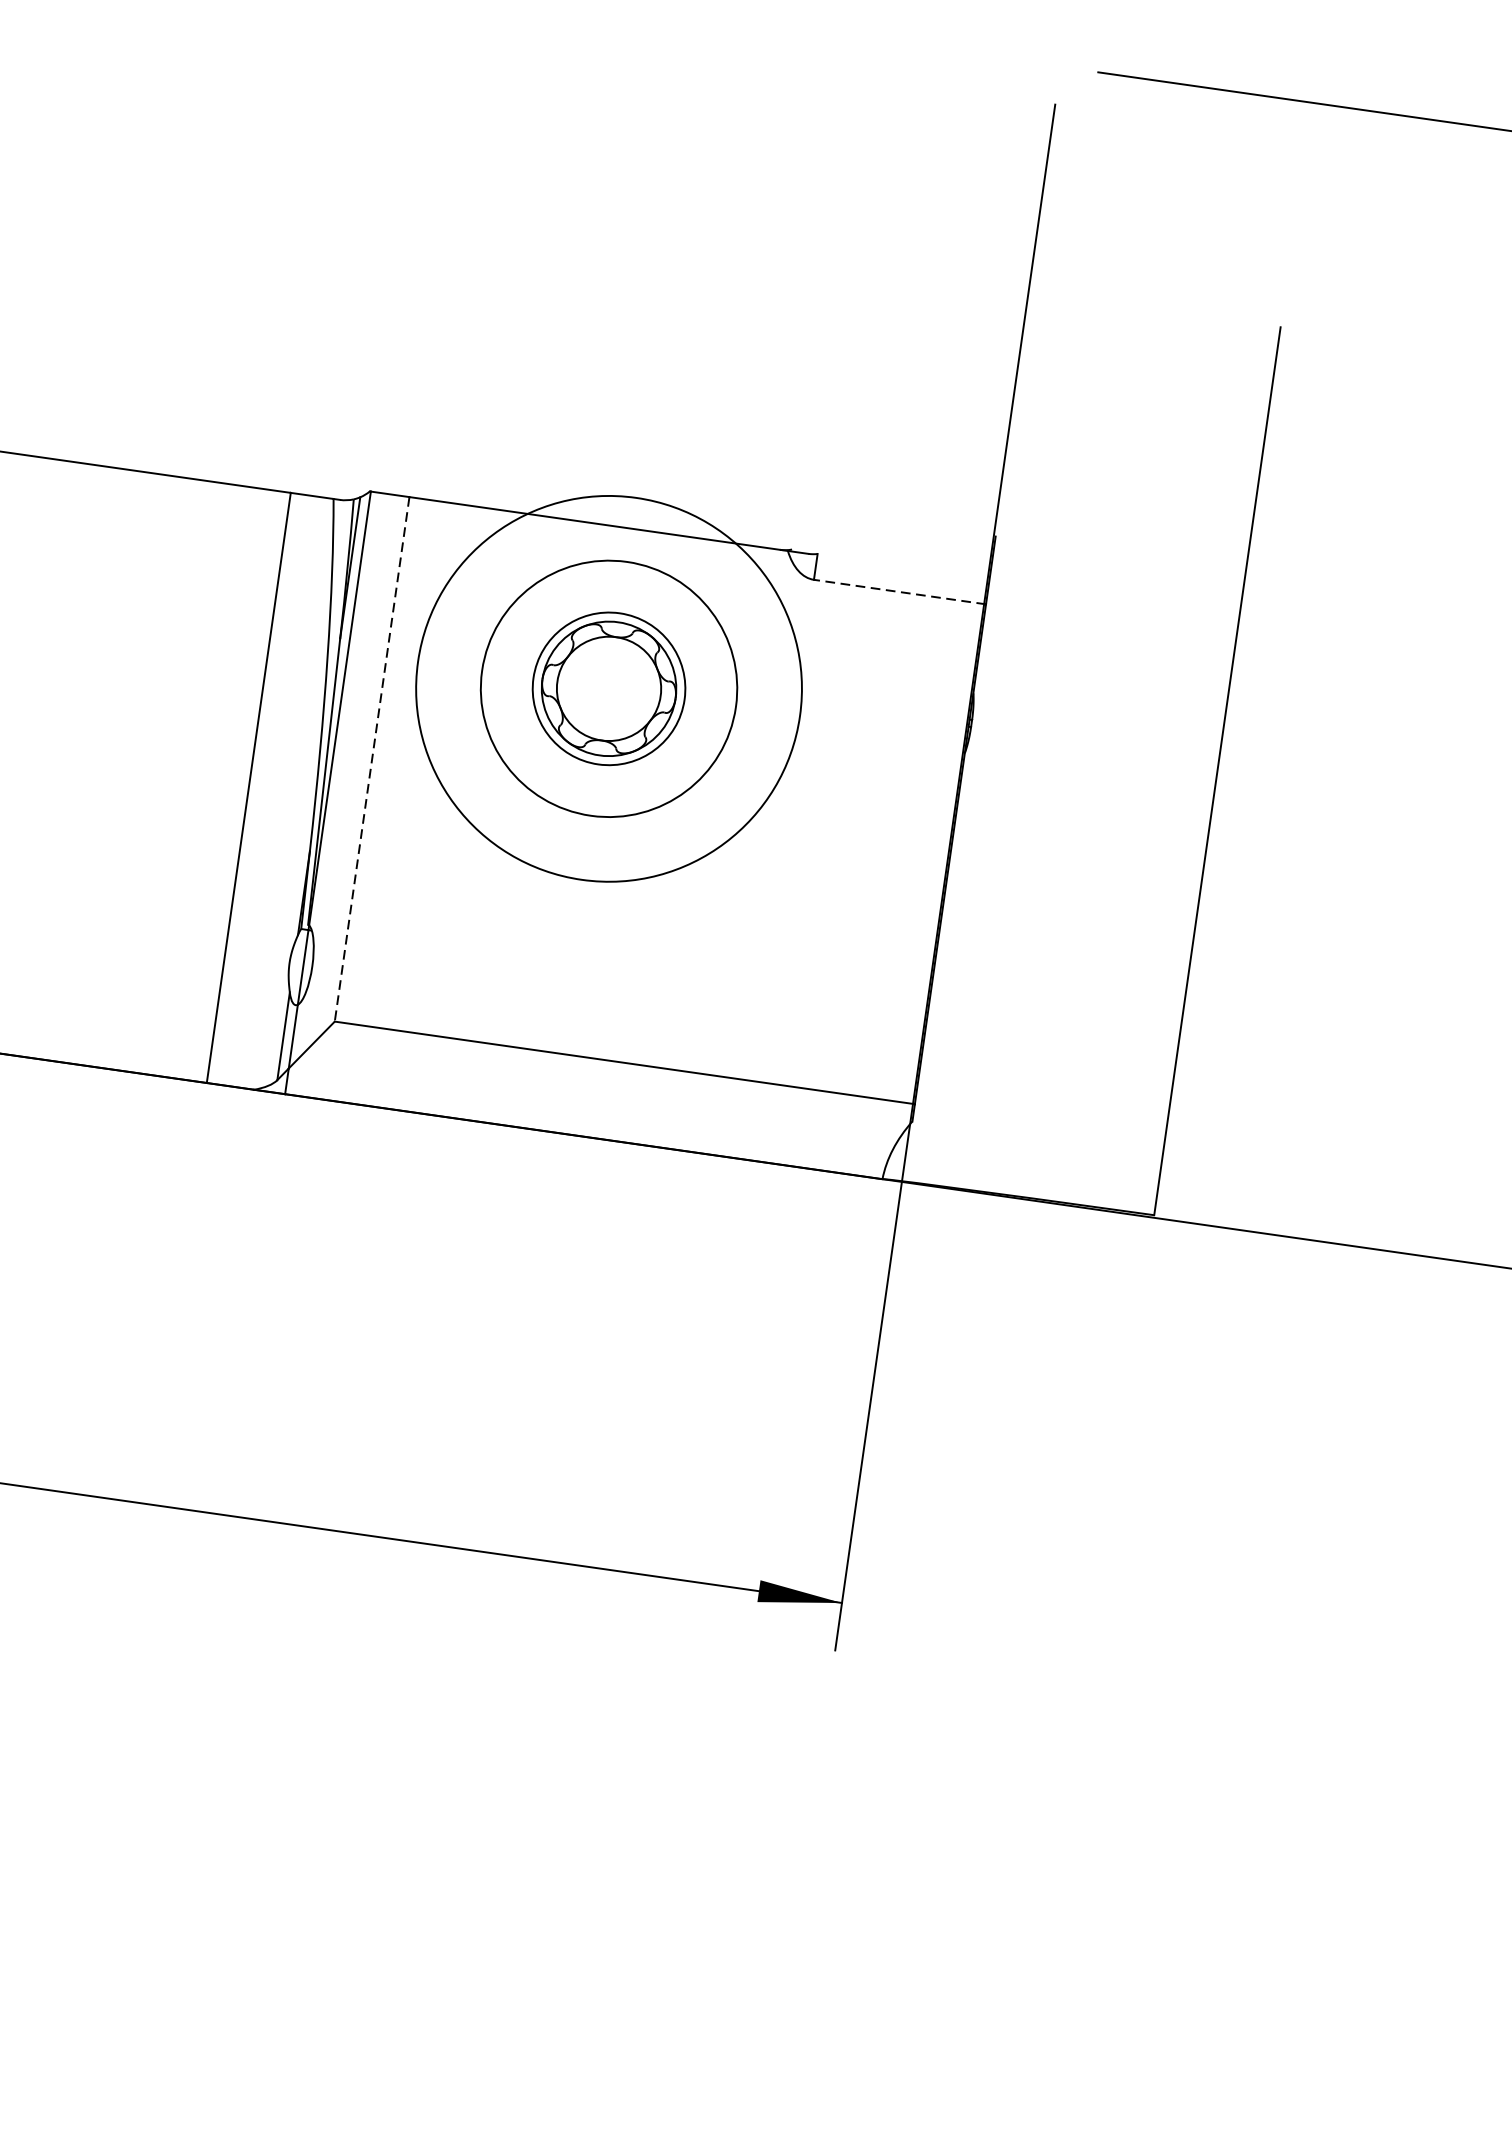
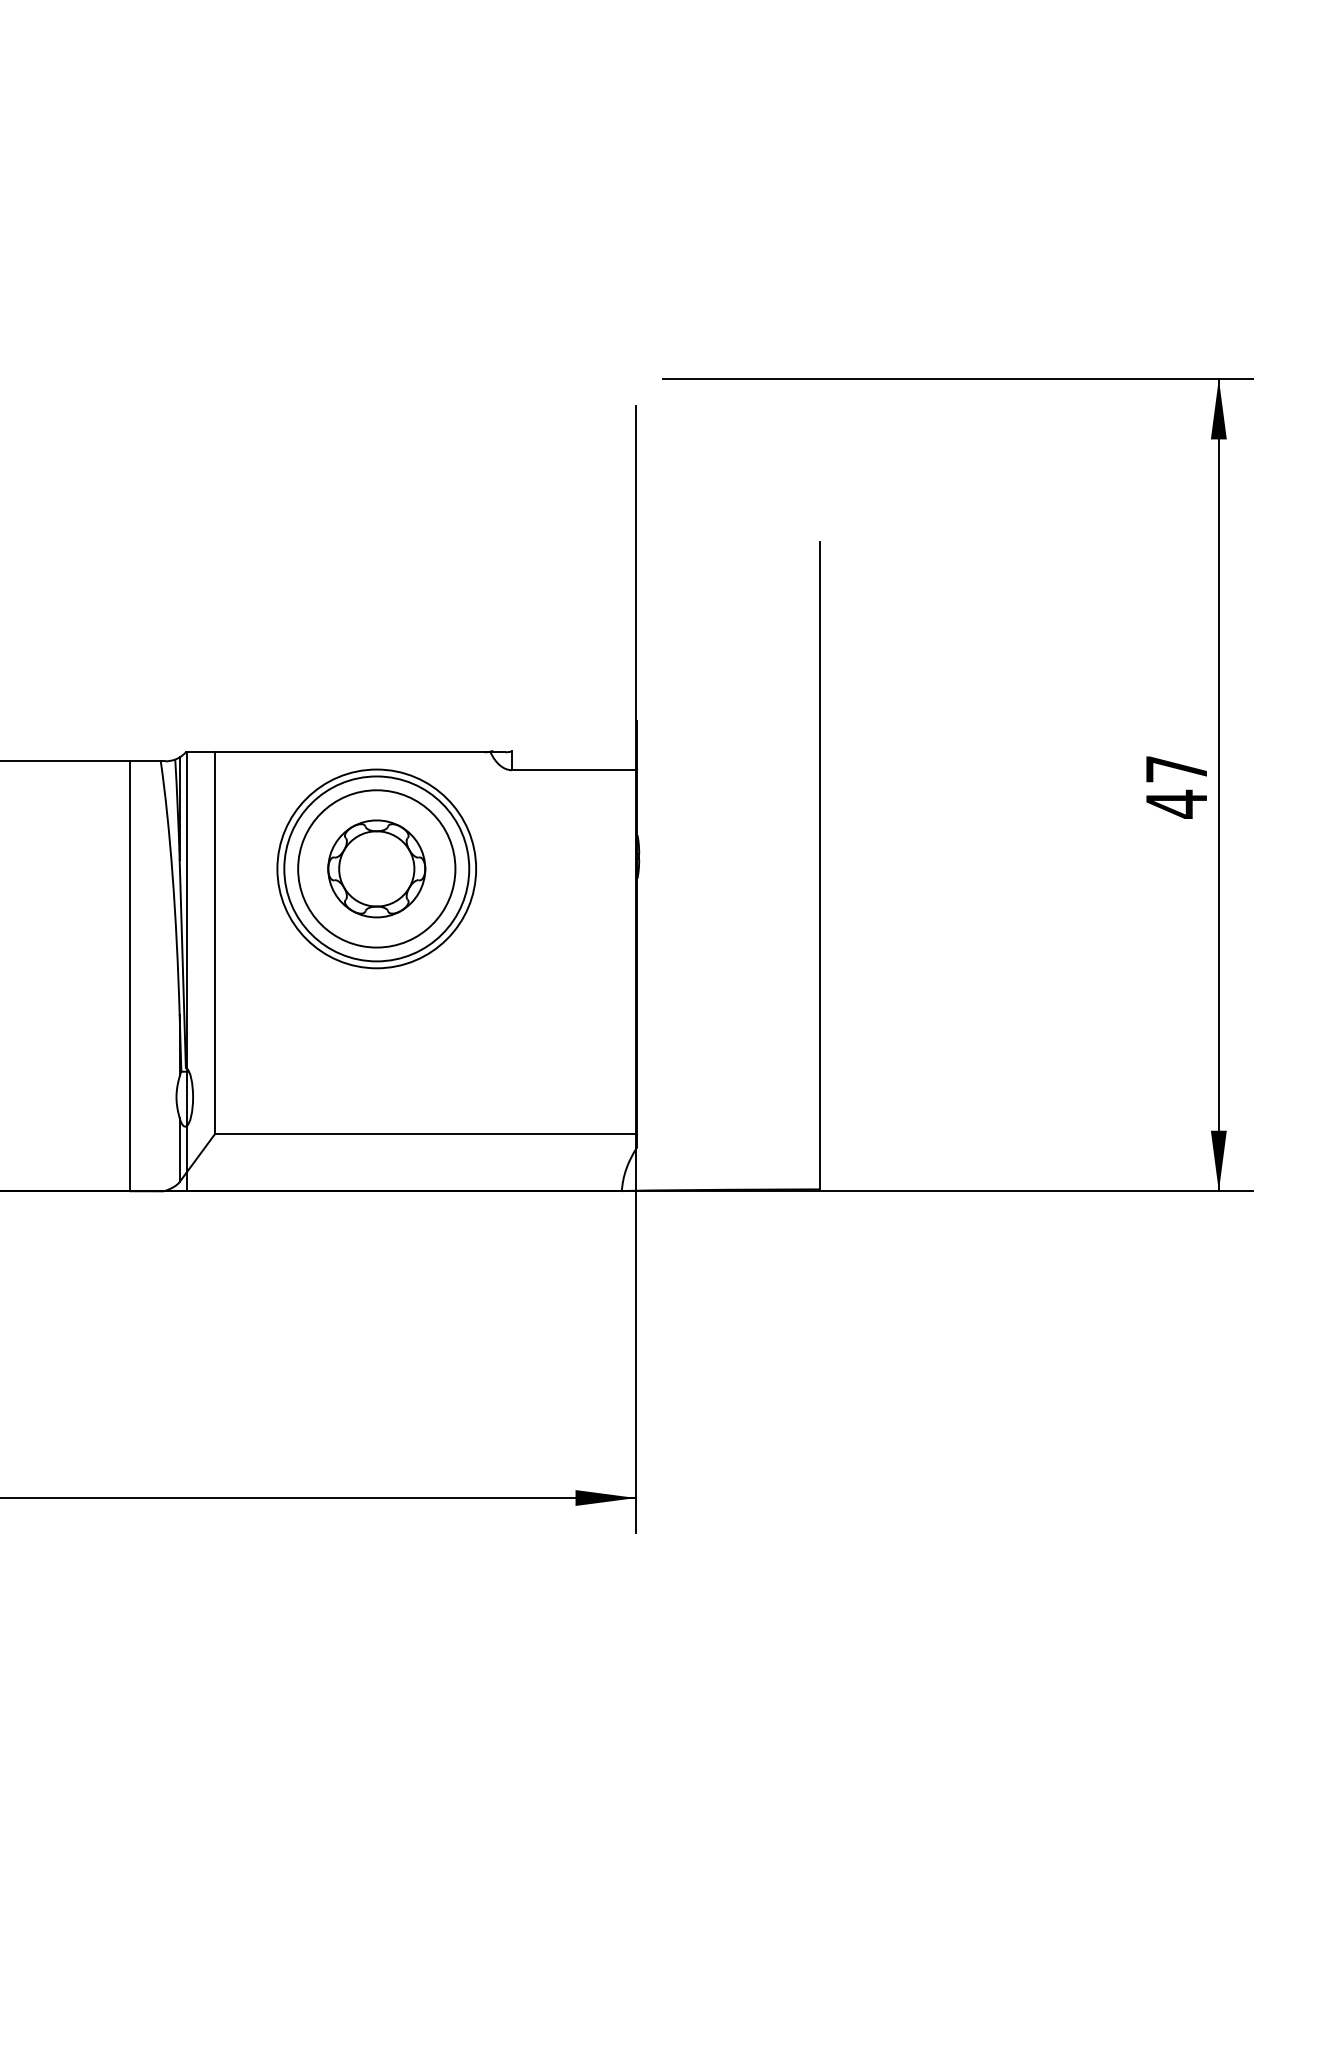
line: (899, 592) -> (574, 770), dashed -> solid
circle: (608, 688) -> (376, 868), size x0.71
circle: (608, 688) -> (376, 868), size x1.43
line: (371, 759) -> (214, 943), dashed -> solid

